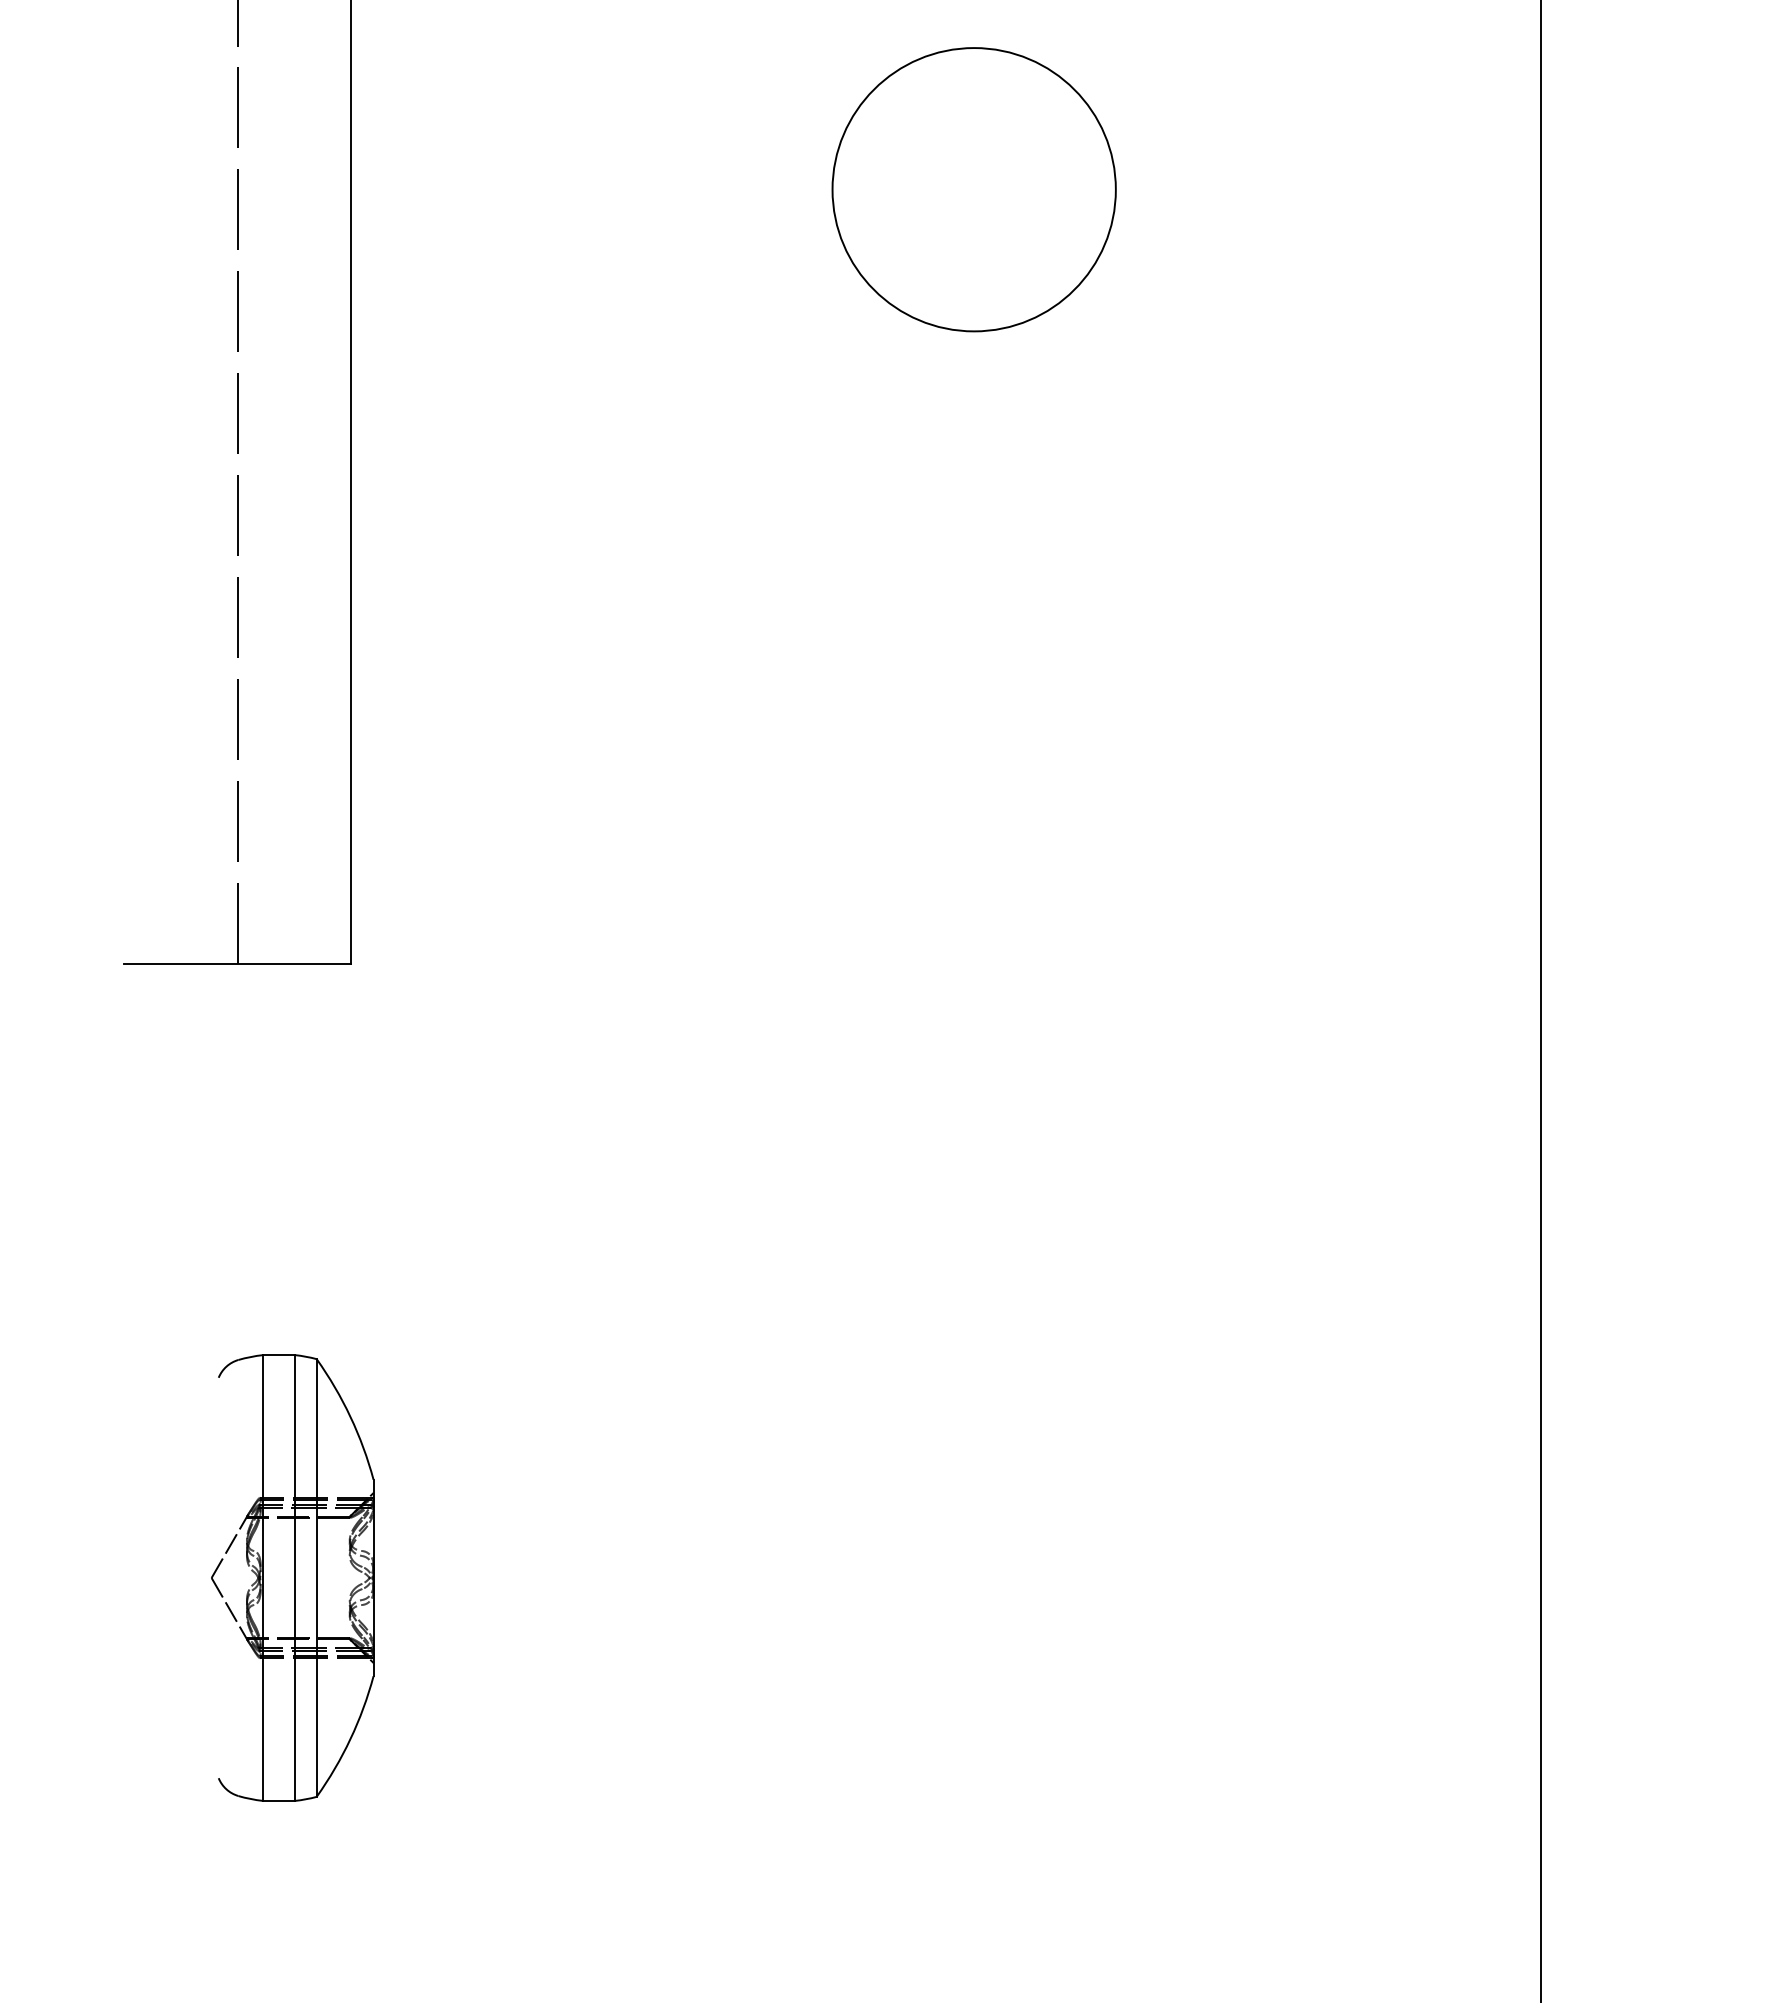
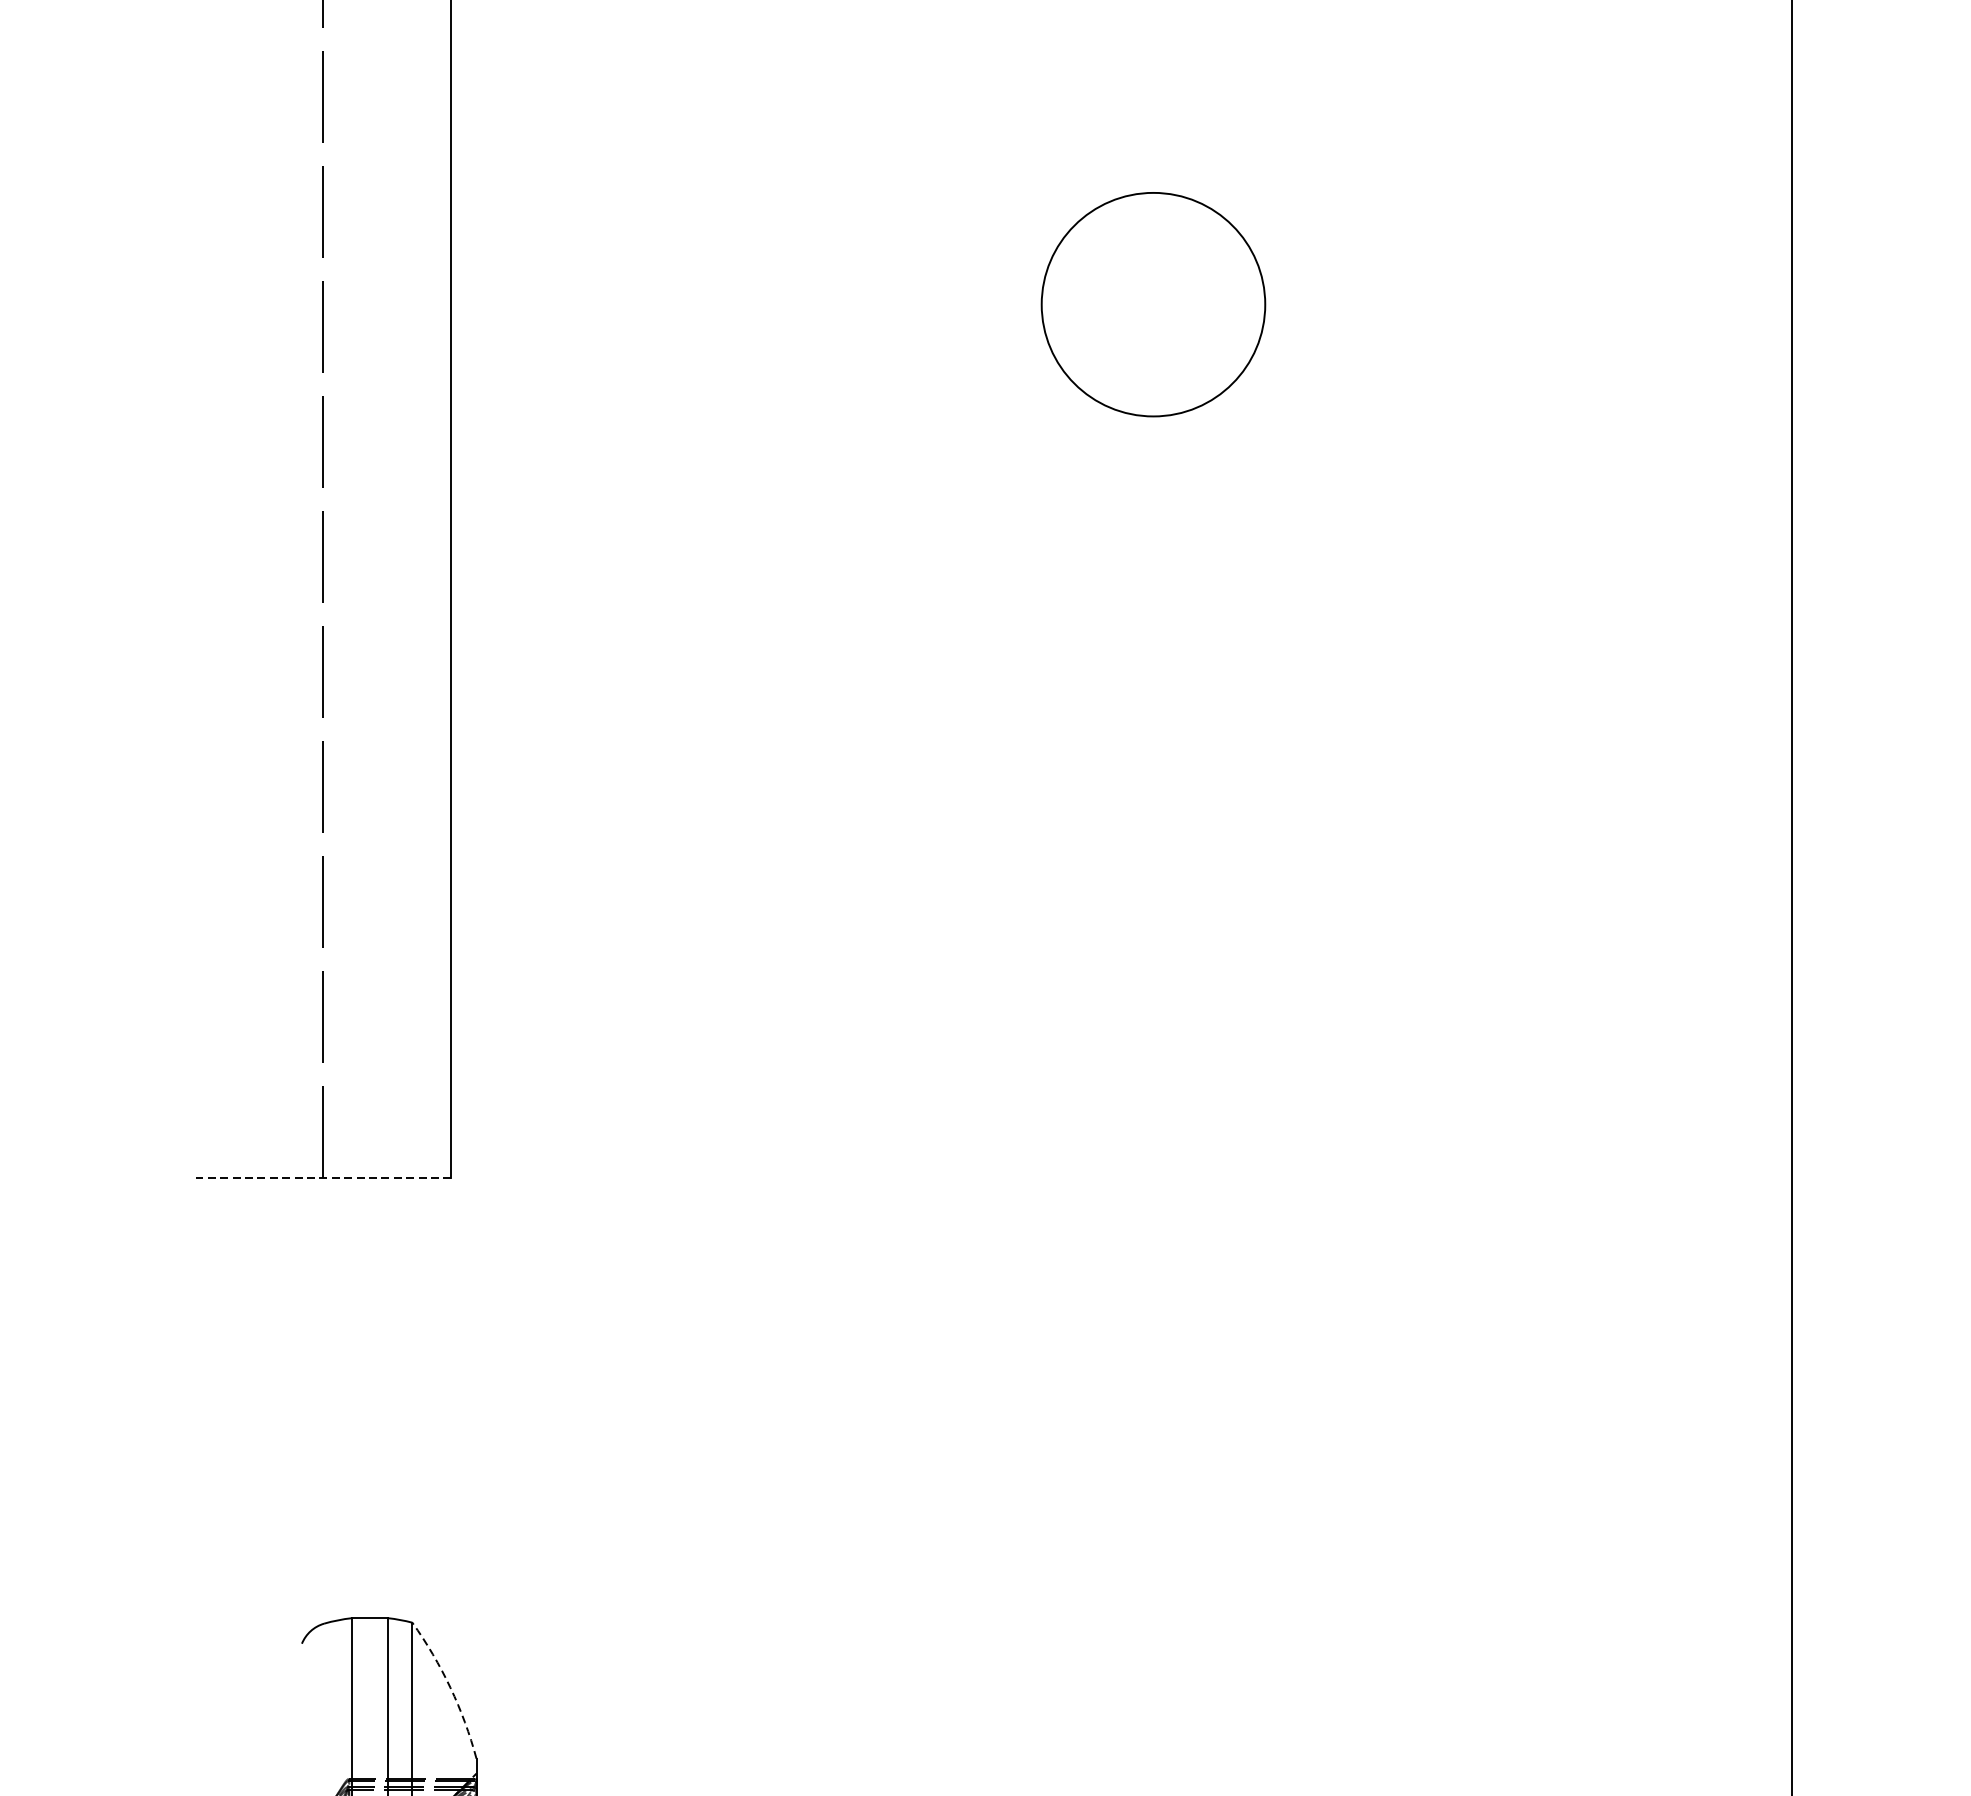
circle: (973, 189) -> (1152, 304), size x0.7
line: (238, 964) -> (324, 1177), solid -> dashed
arc: (350, 1416) -> (450, 1687), solid -> dashed

